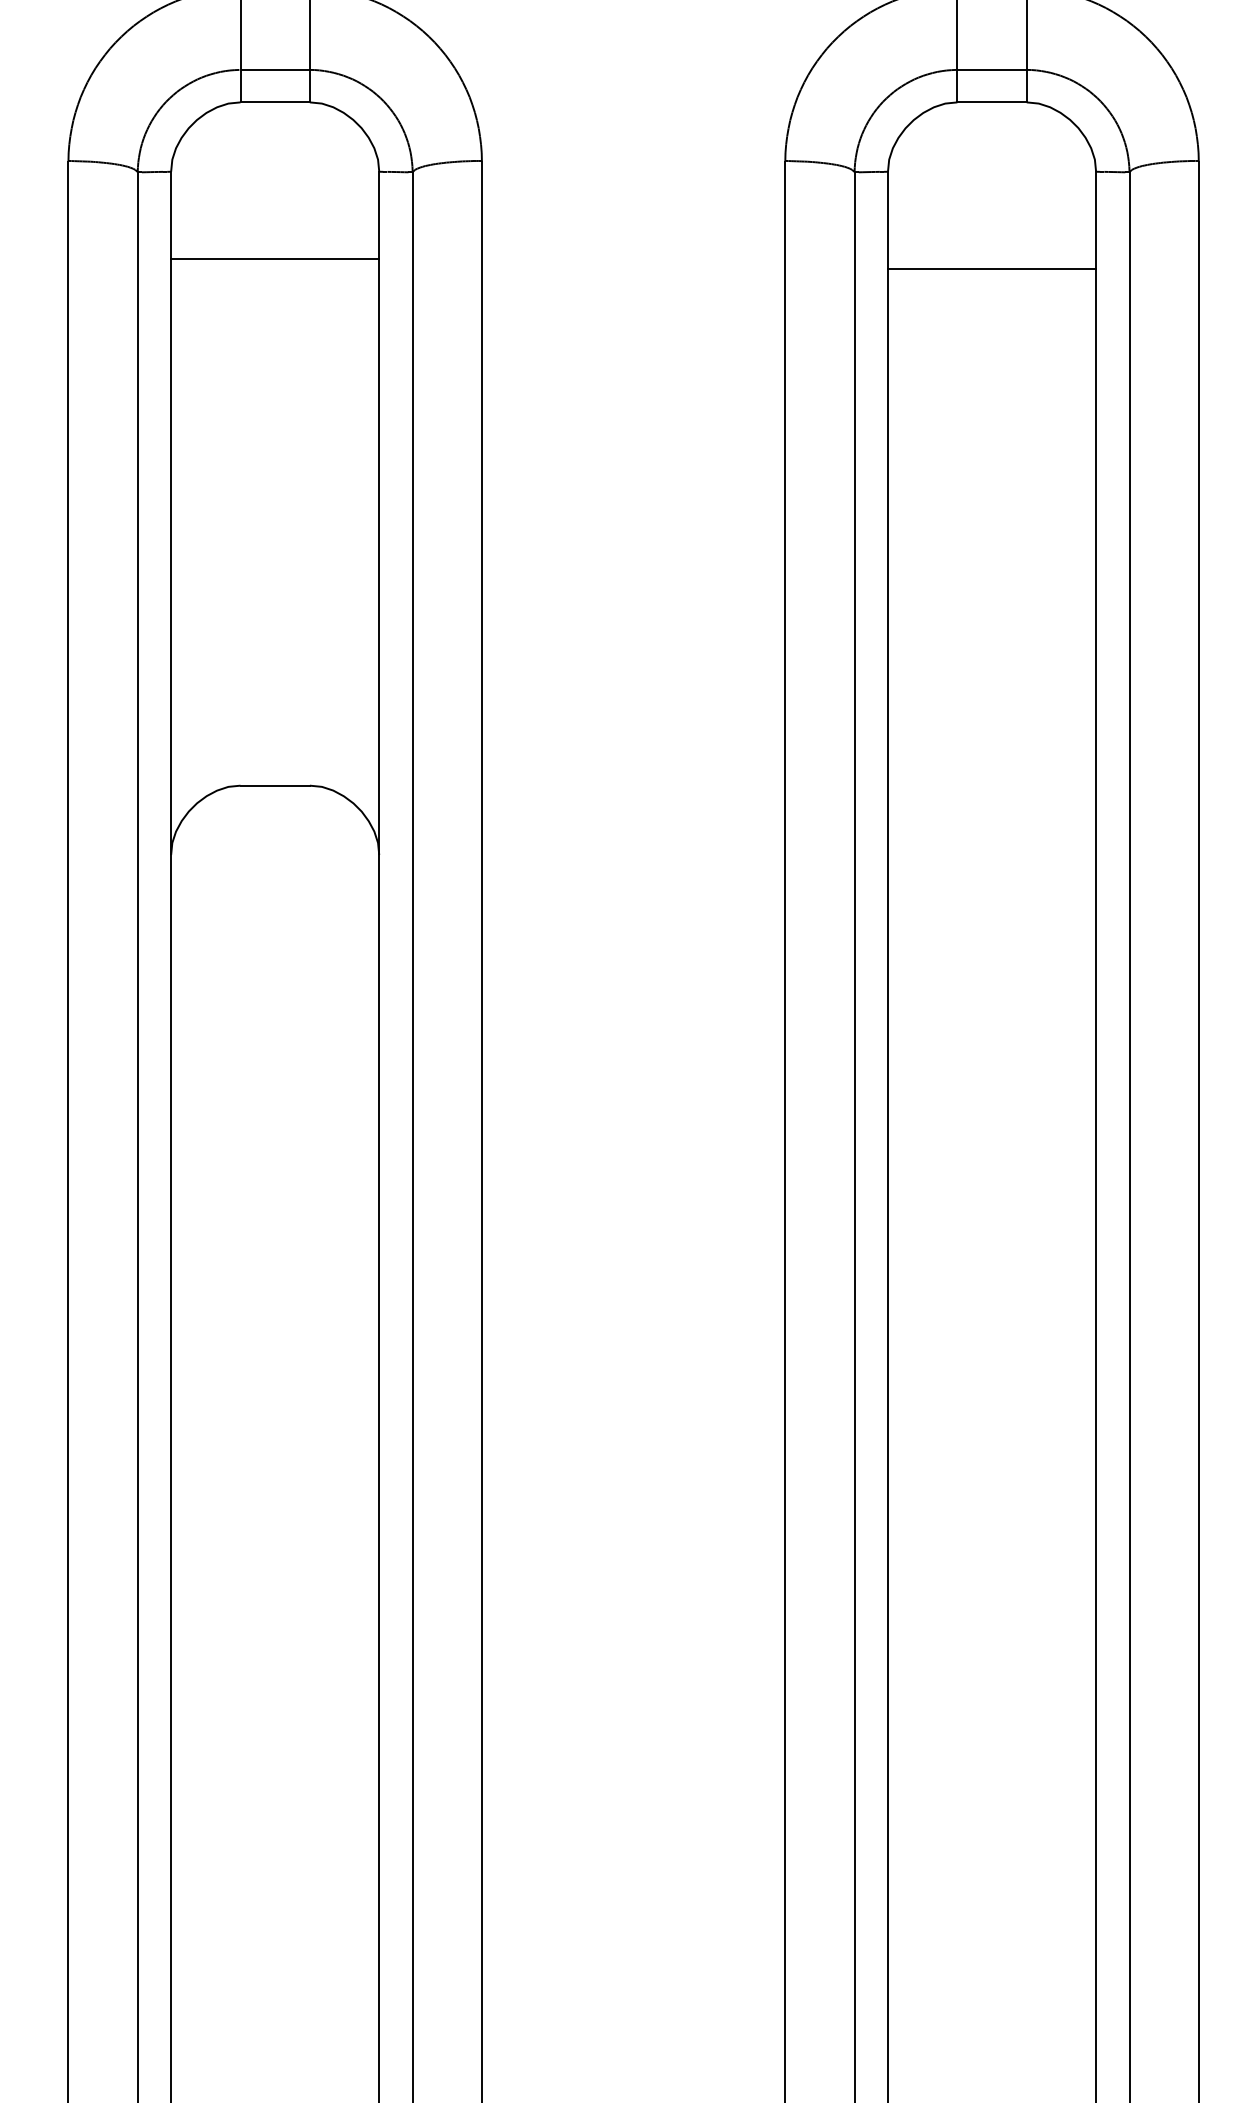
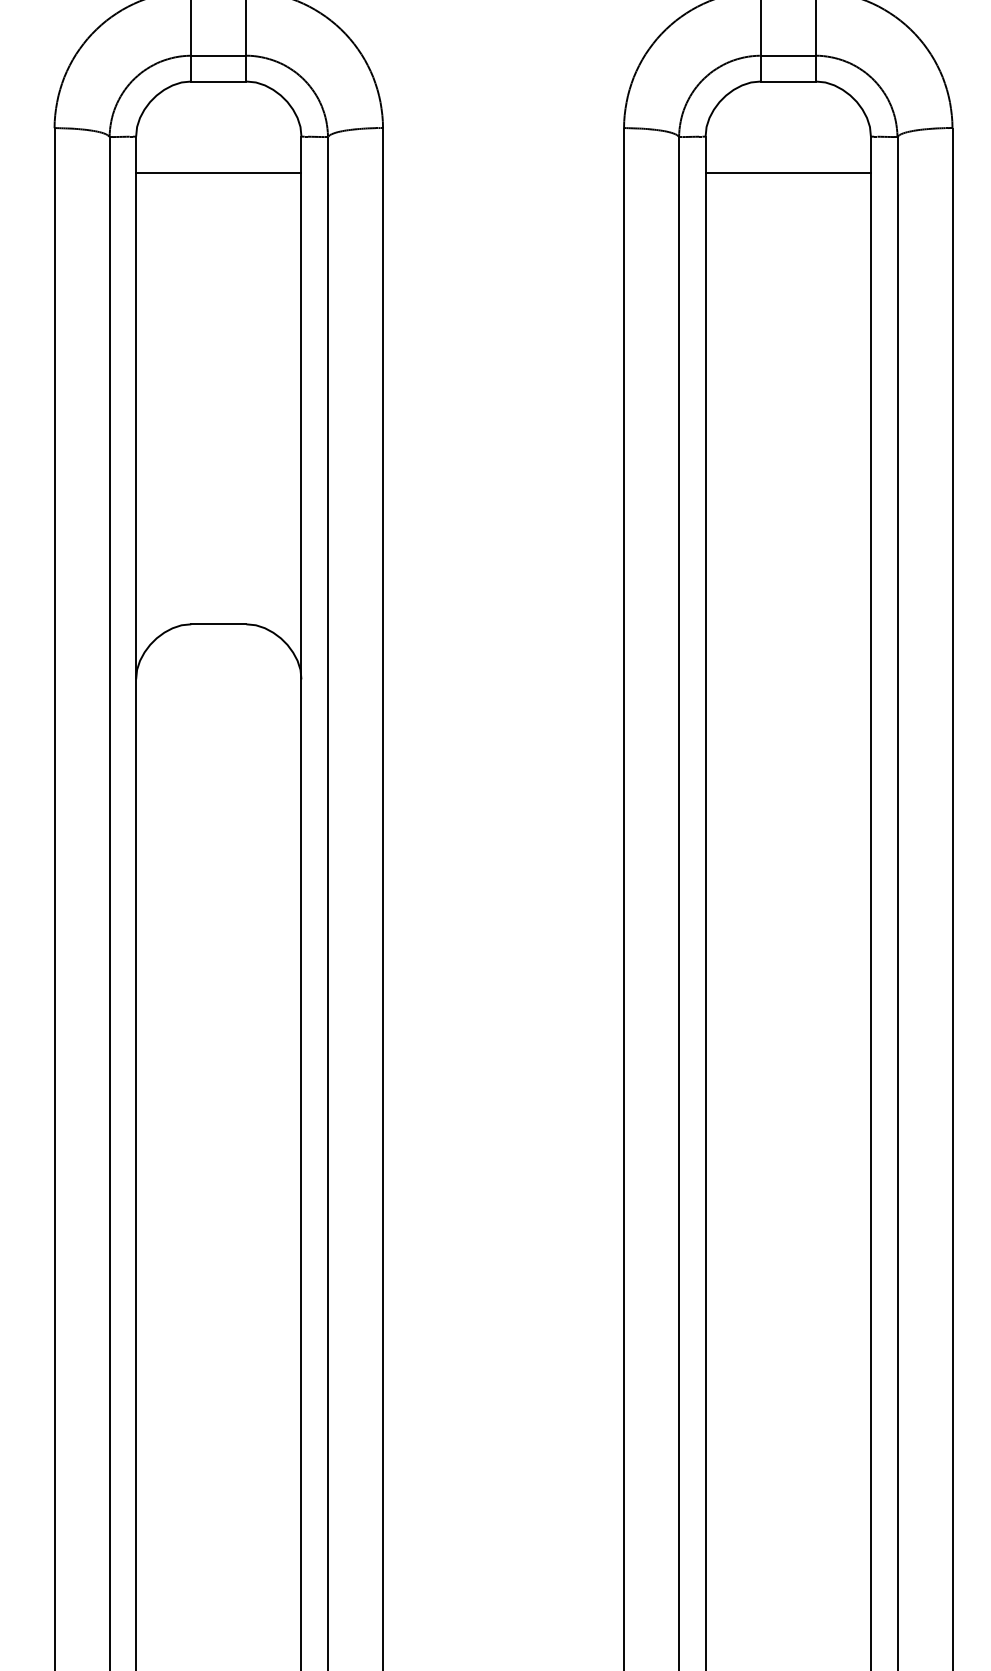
line: (275, 259) -> (219, 173), moved
line: (991, 269) -> (787, 173), moved

